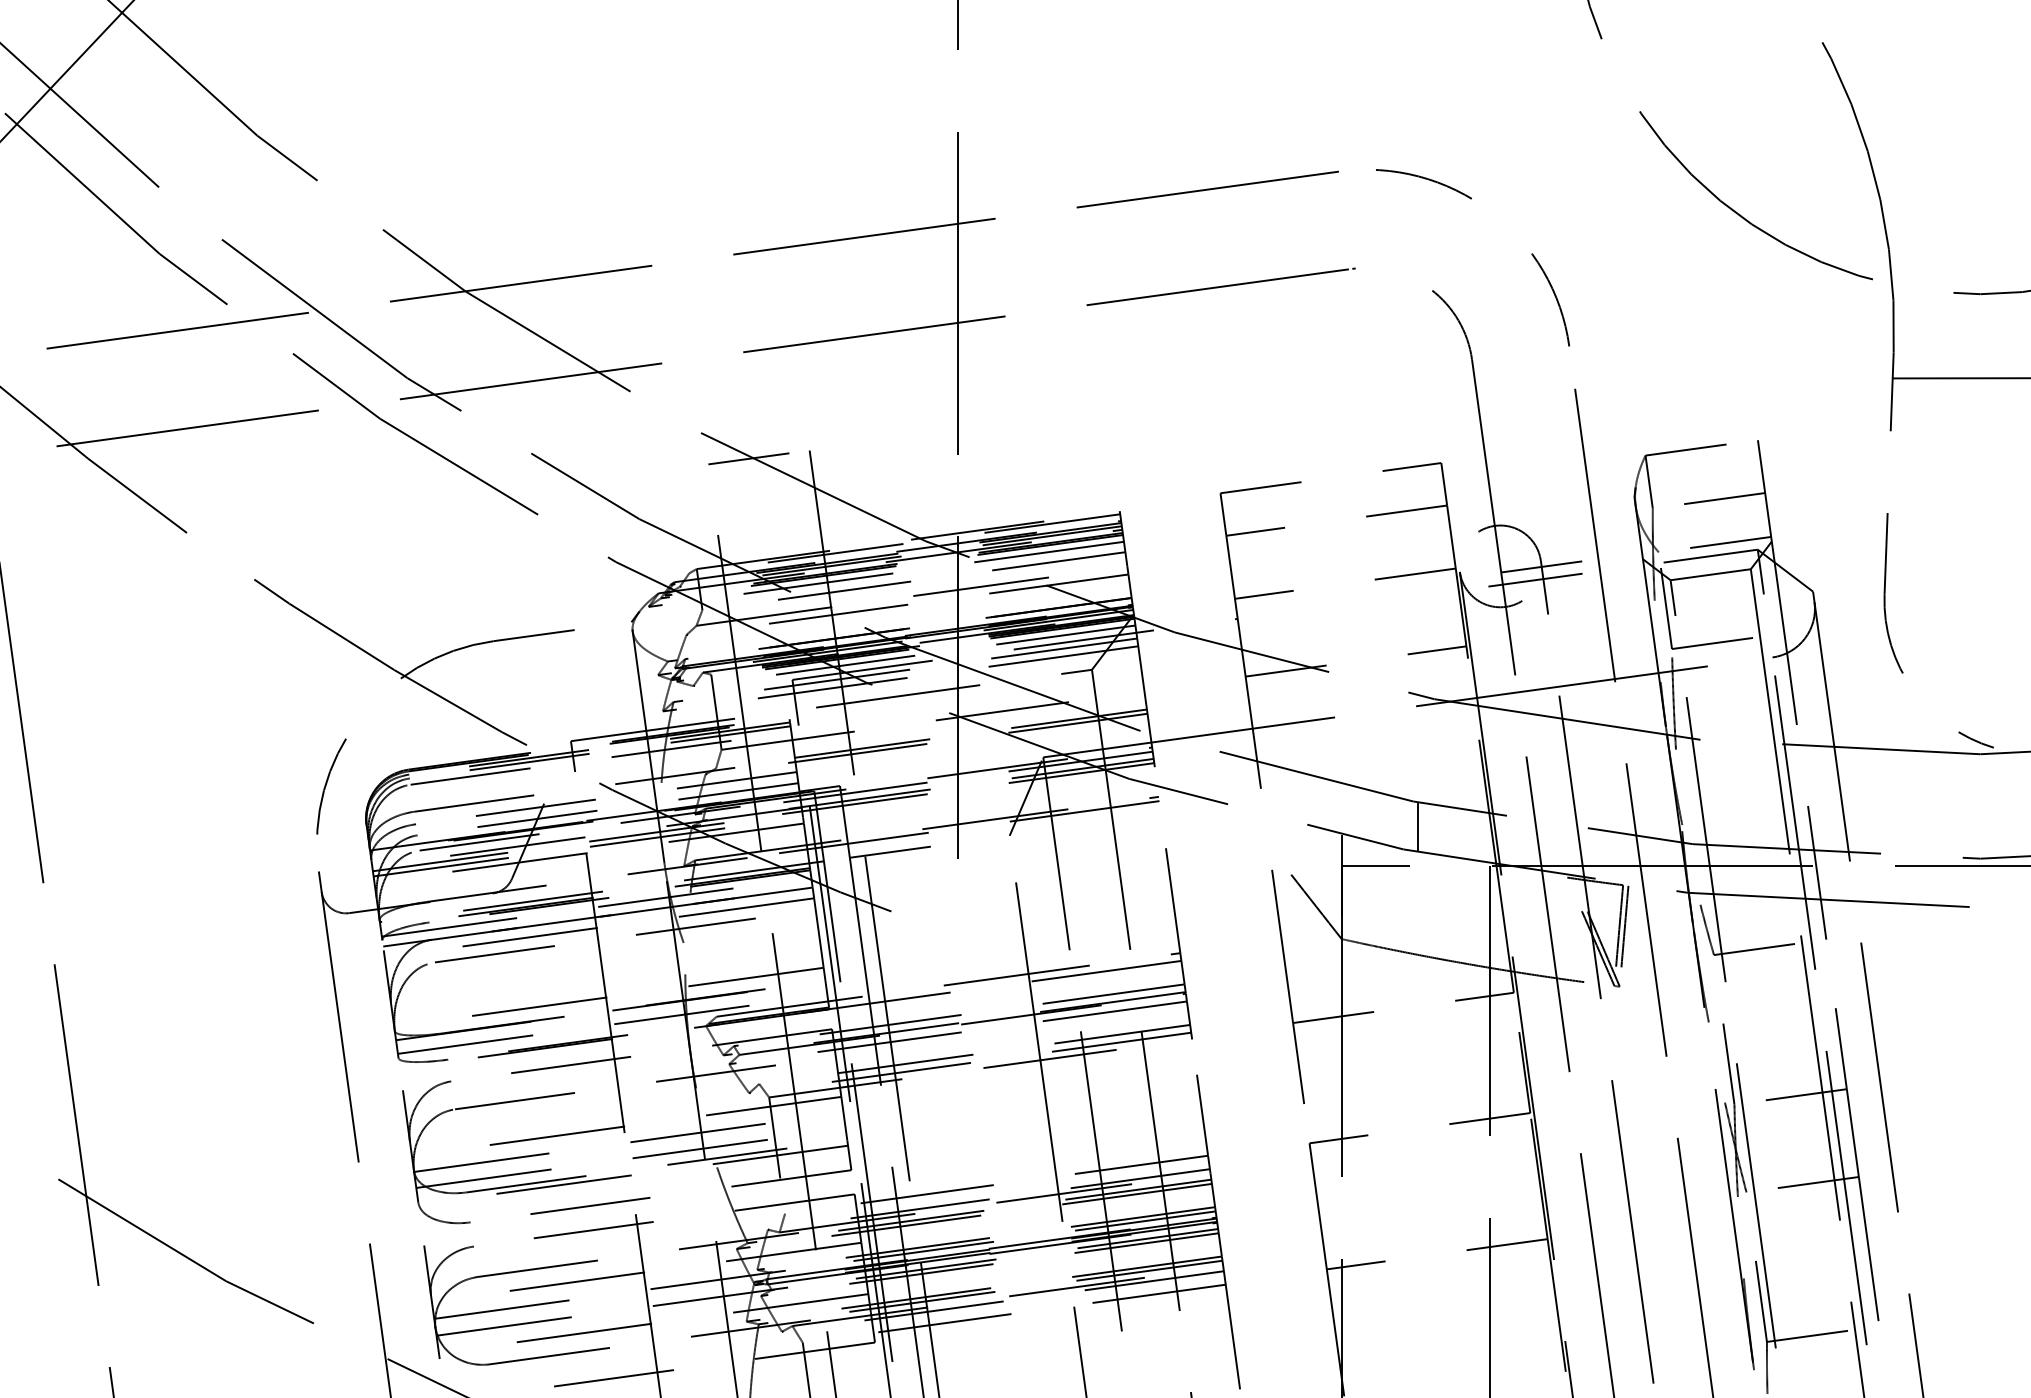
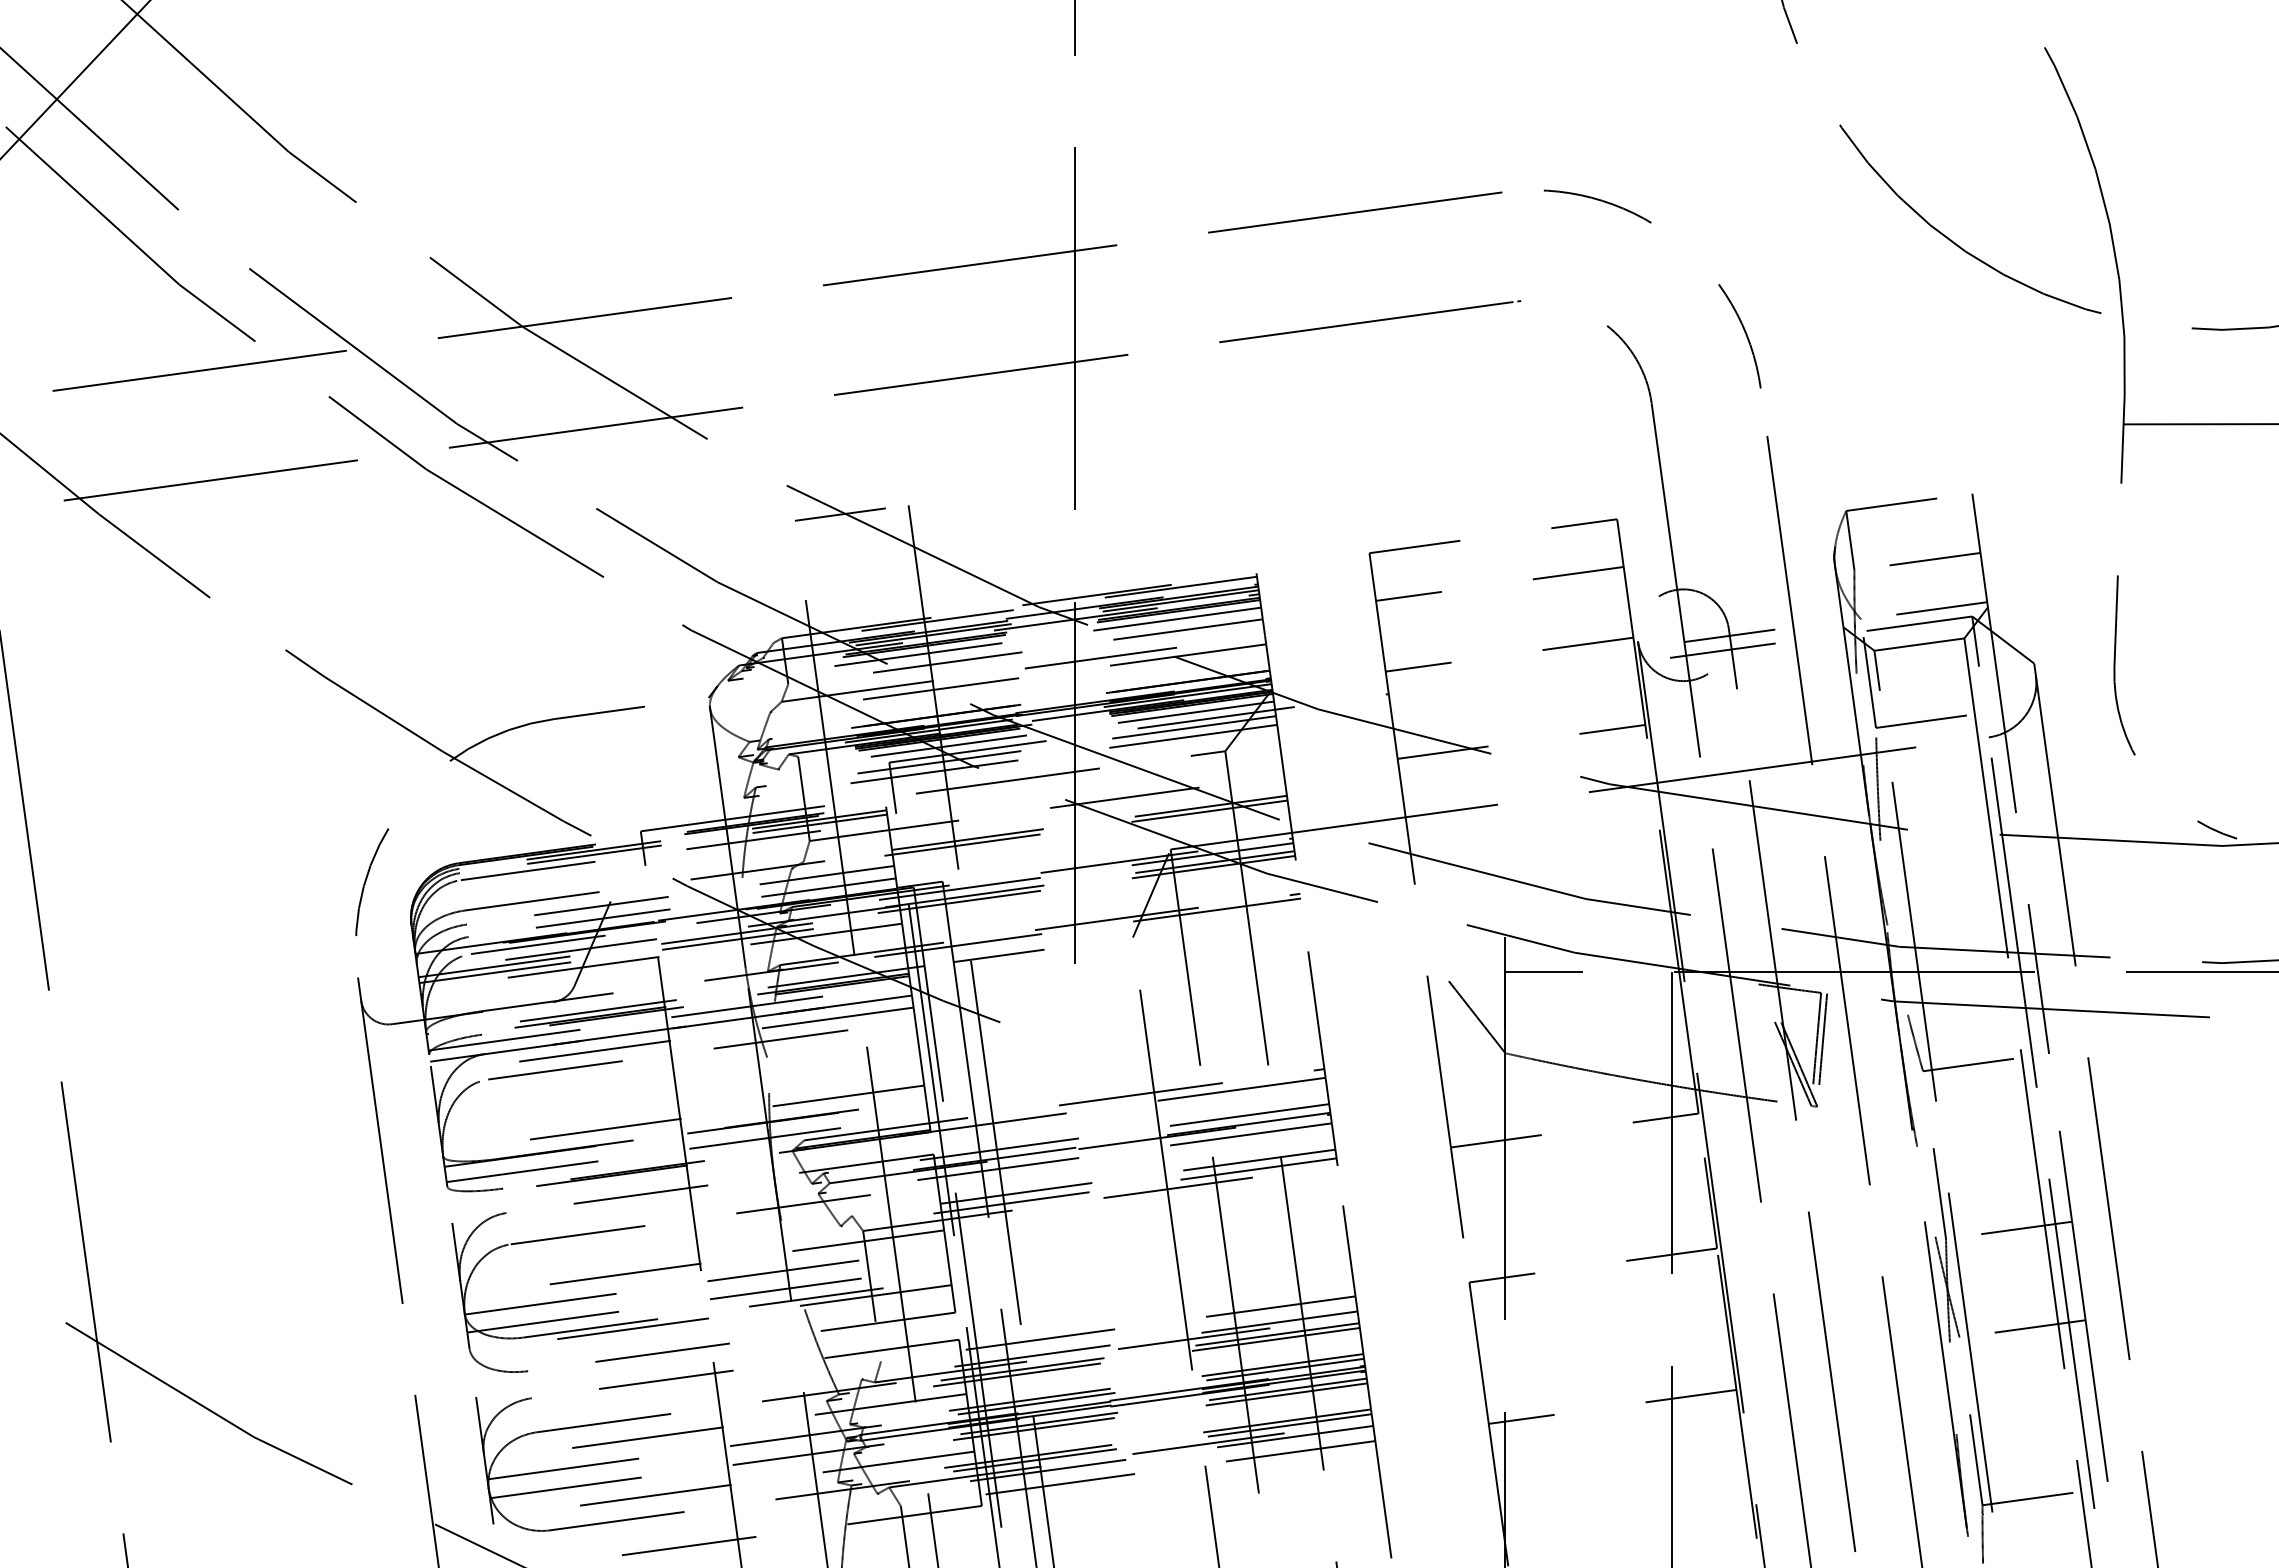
line: (1418, 826) -> (1591, 927), removed

